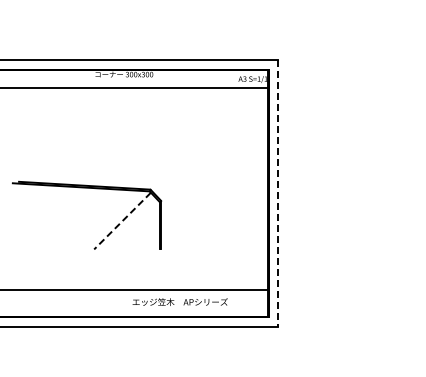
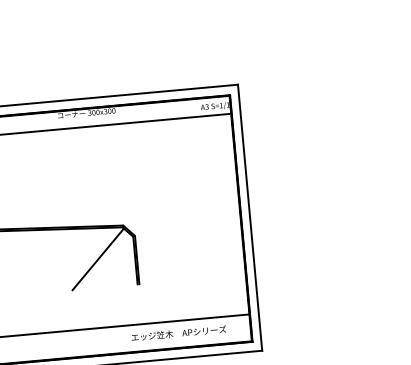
line: (277, 193) -> (250, 217), dashed -> solid
line: (122, 221) -> (98, 259), dashed -> solid
text: (179, 301) -> (178, 332), moved

